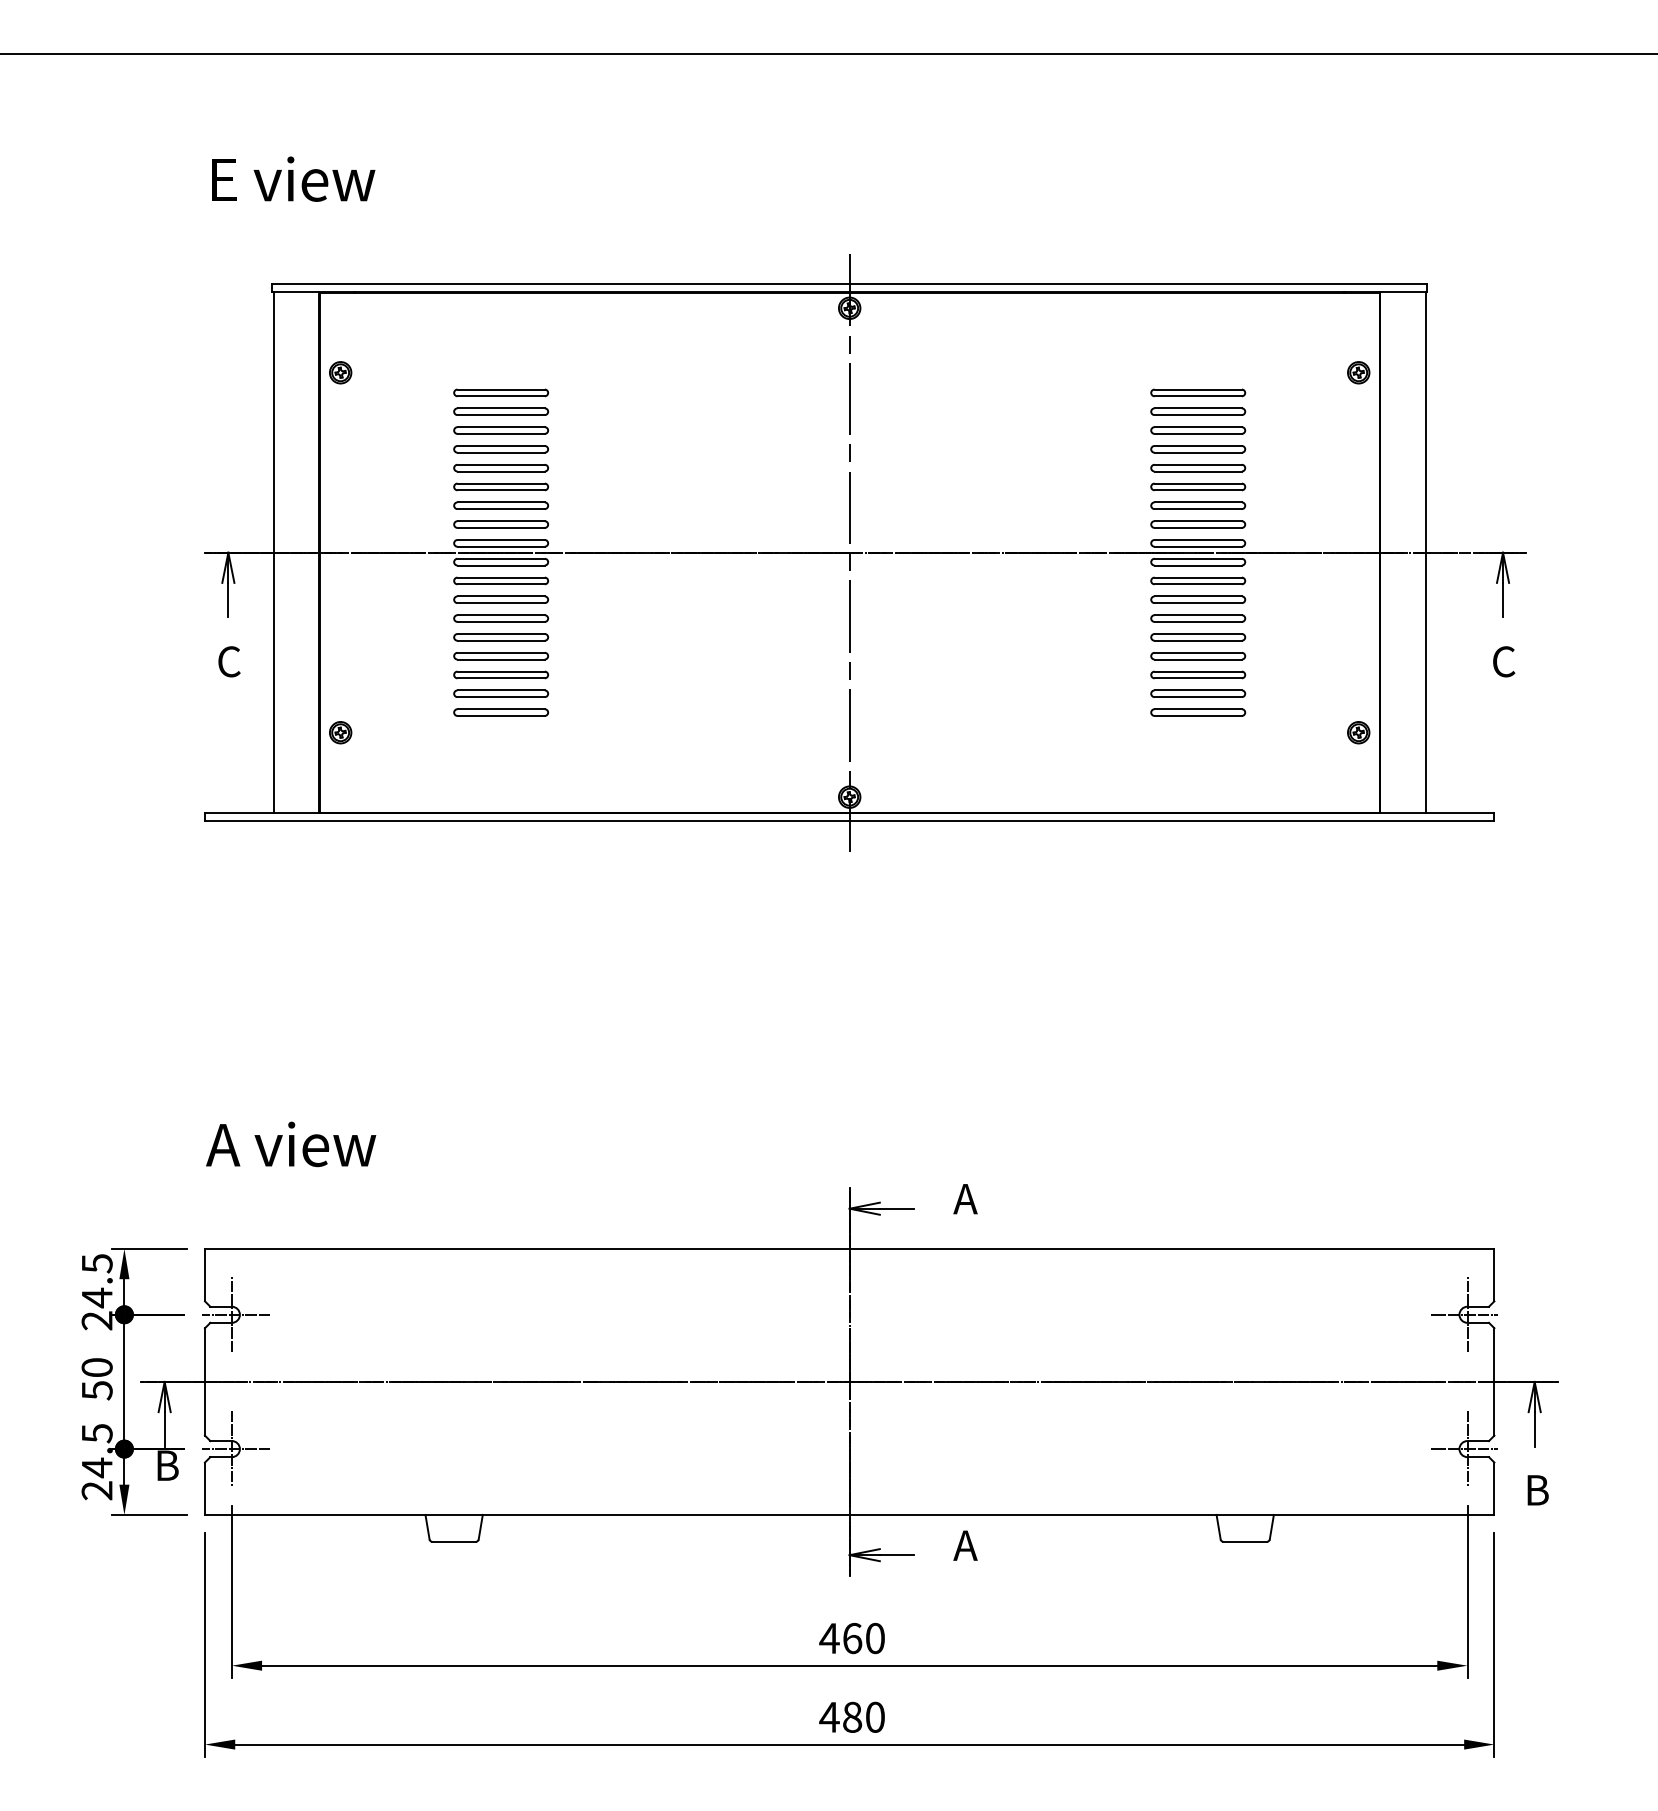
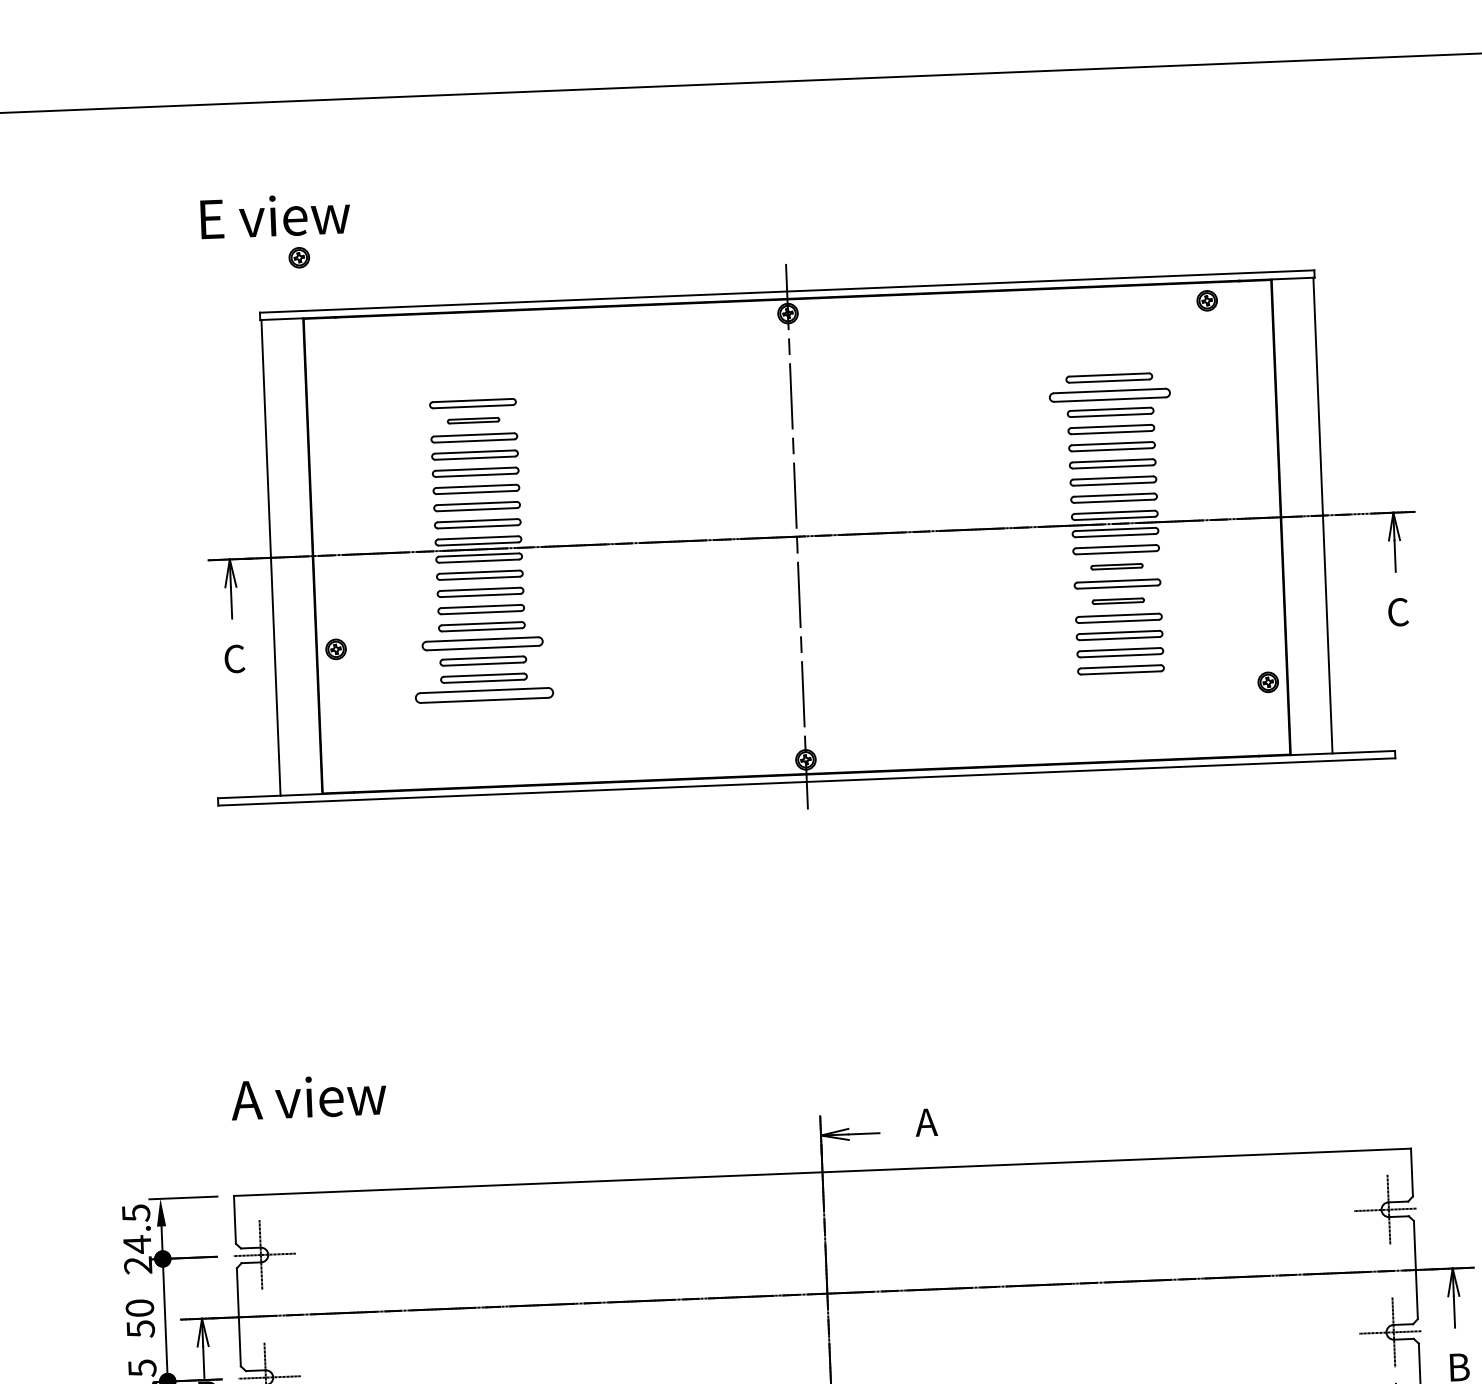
part: (340, 372) -> (299, 257), moved
part: (1358, 372) -> (1207, 300), moved
part: (500, 411) -> (473, 420), size x0.6
part: (1198, 411) -> (1110, 394), size x1.4
part: (1198, 599) -> (1117, 566), size x0.6
part: (1198, 637) -> (1118, 601), size x0.6
part: (500, 656) -> (482, 644), size x1.4
part: (501, 712) -> (484, 695), size x1.6
part: (340, 732) -> (335, 649), moved

